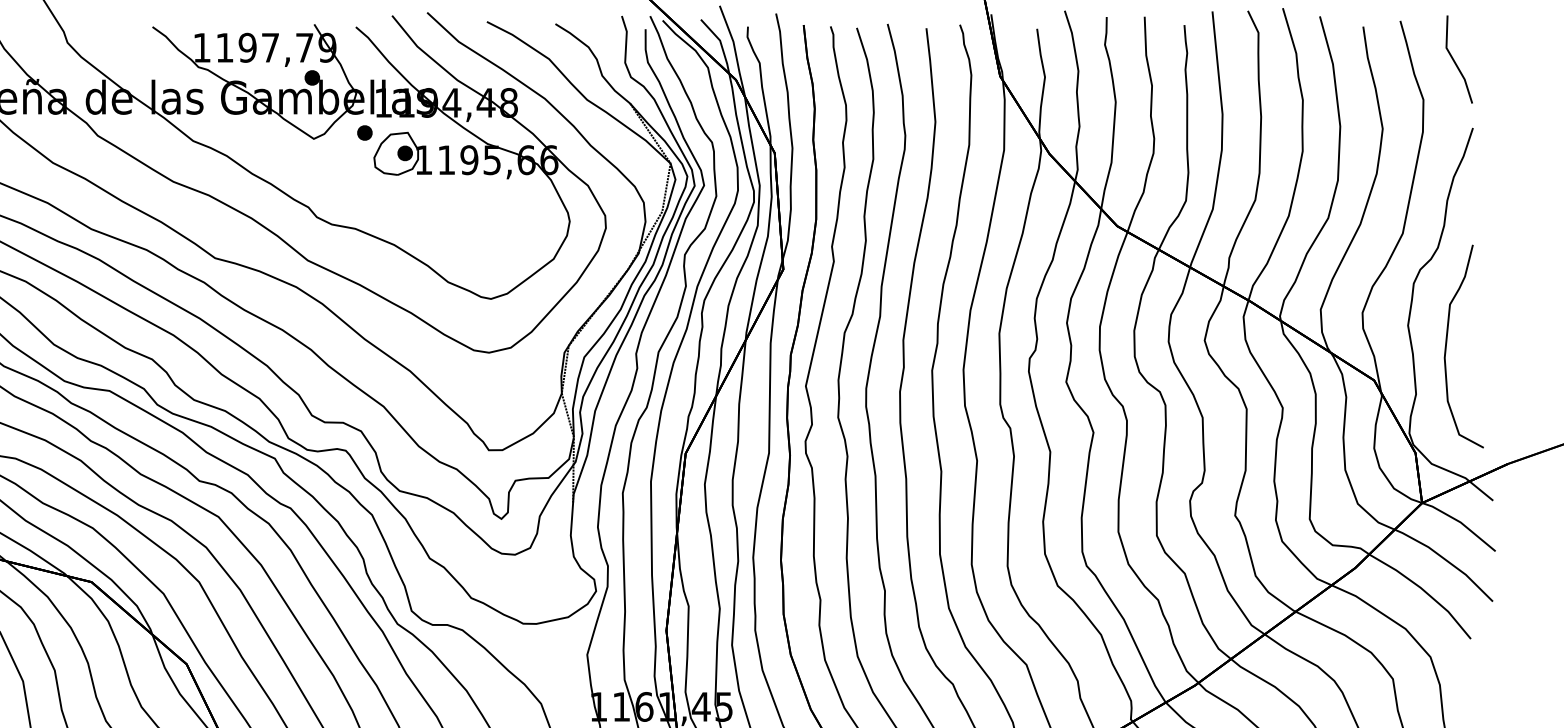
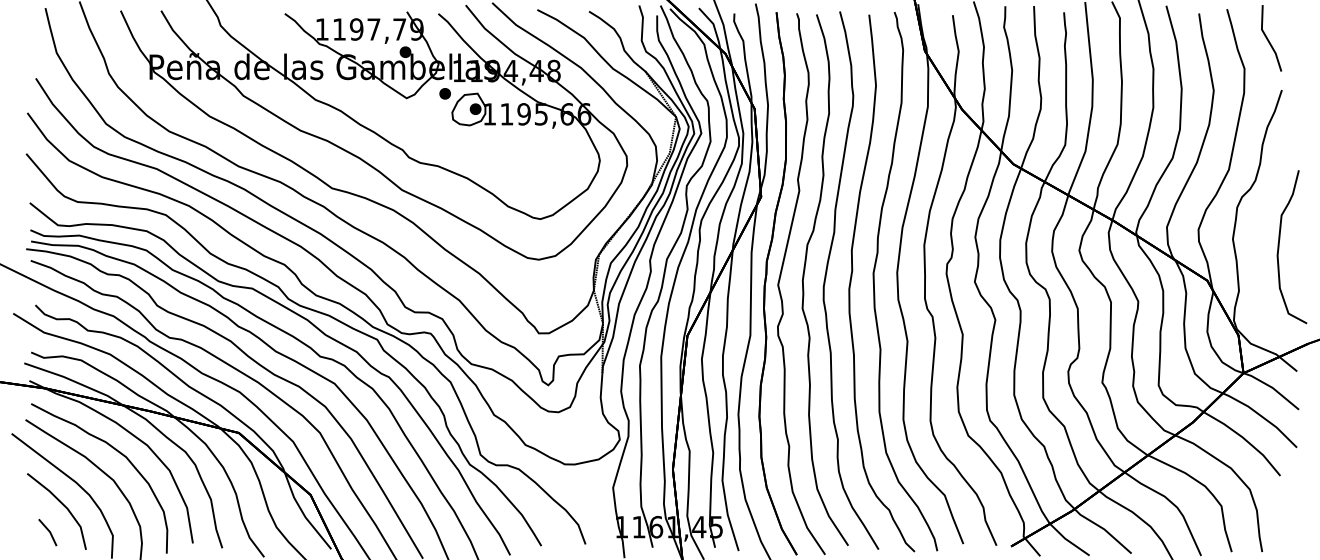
curve: (1447, 347) -> (1279, 247), moved

